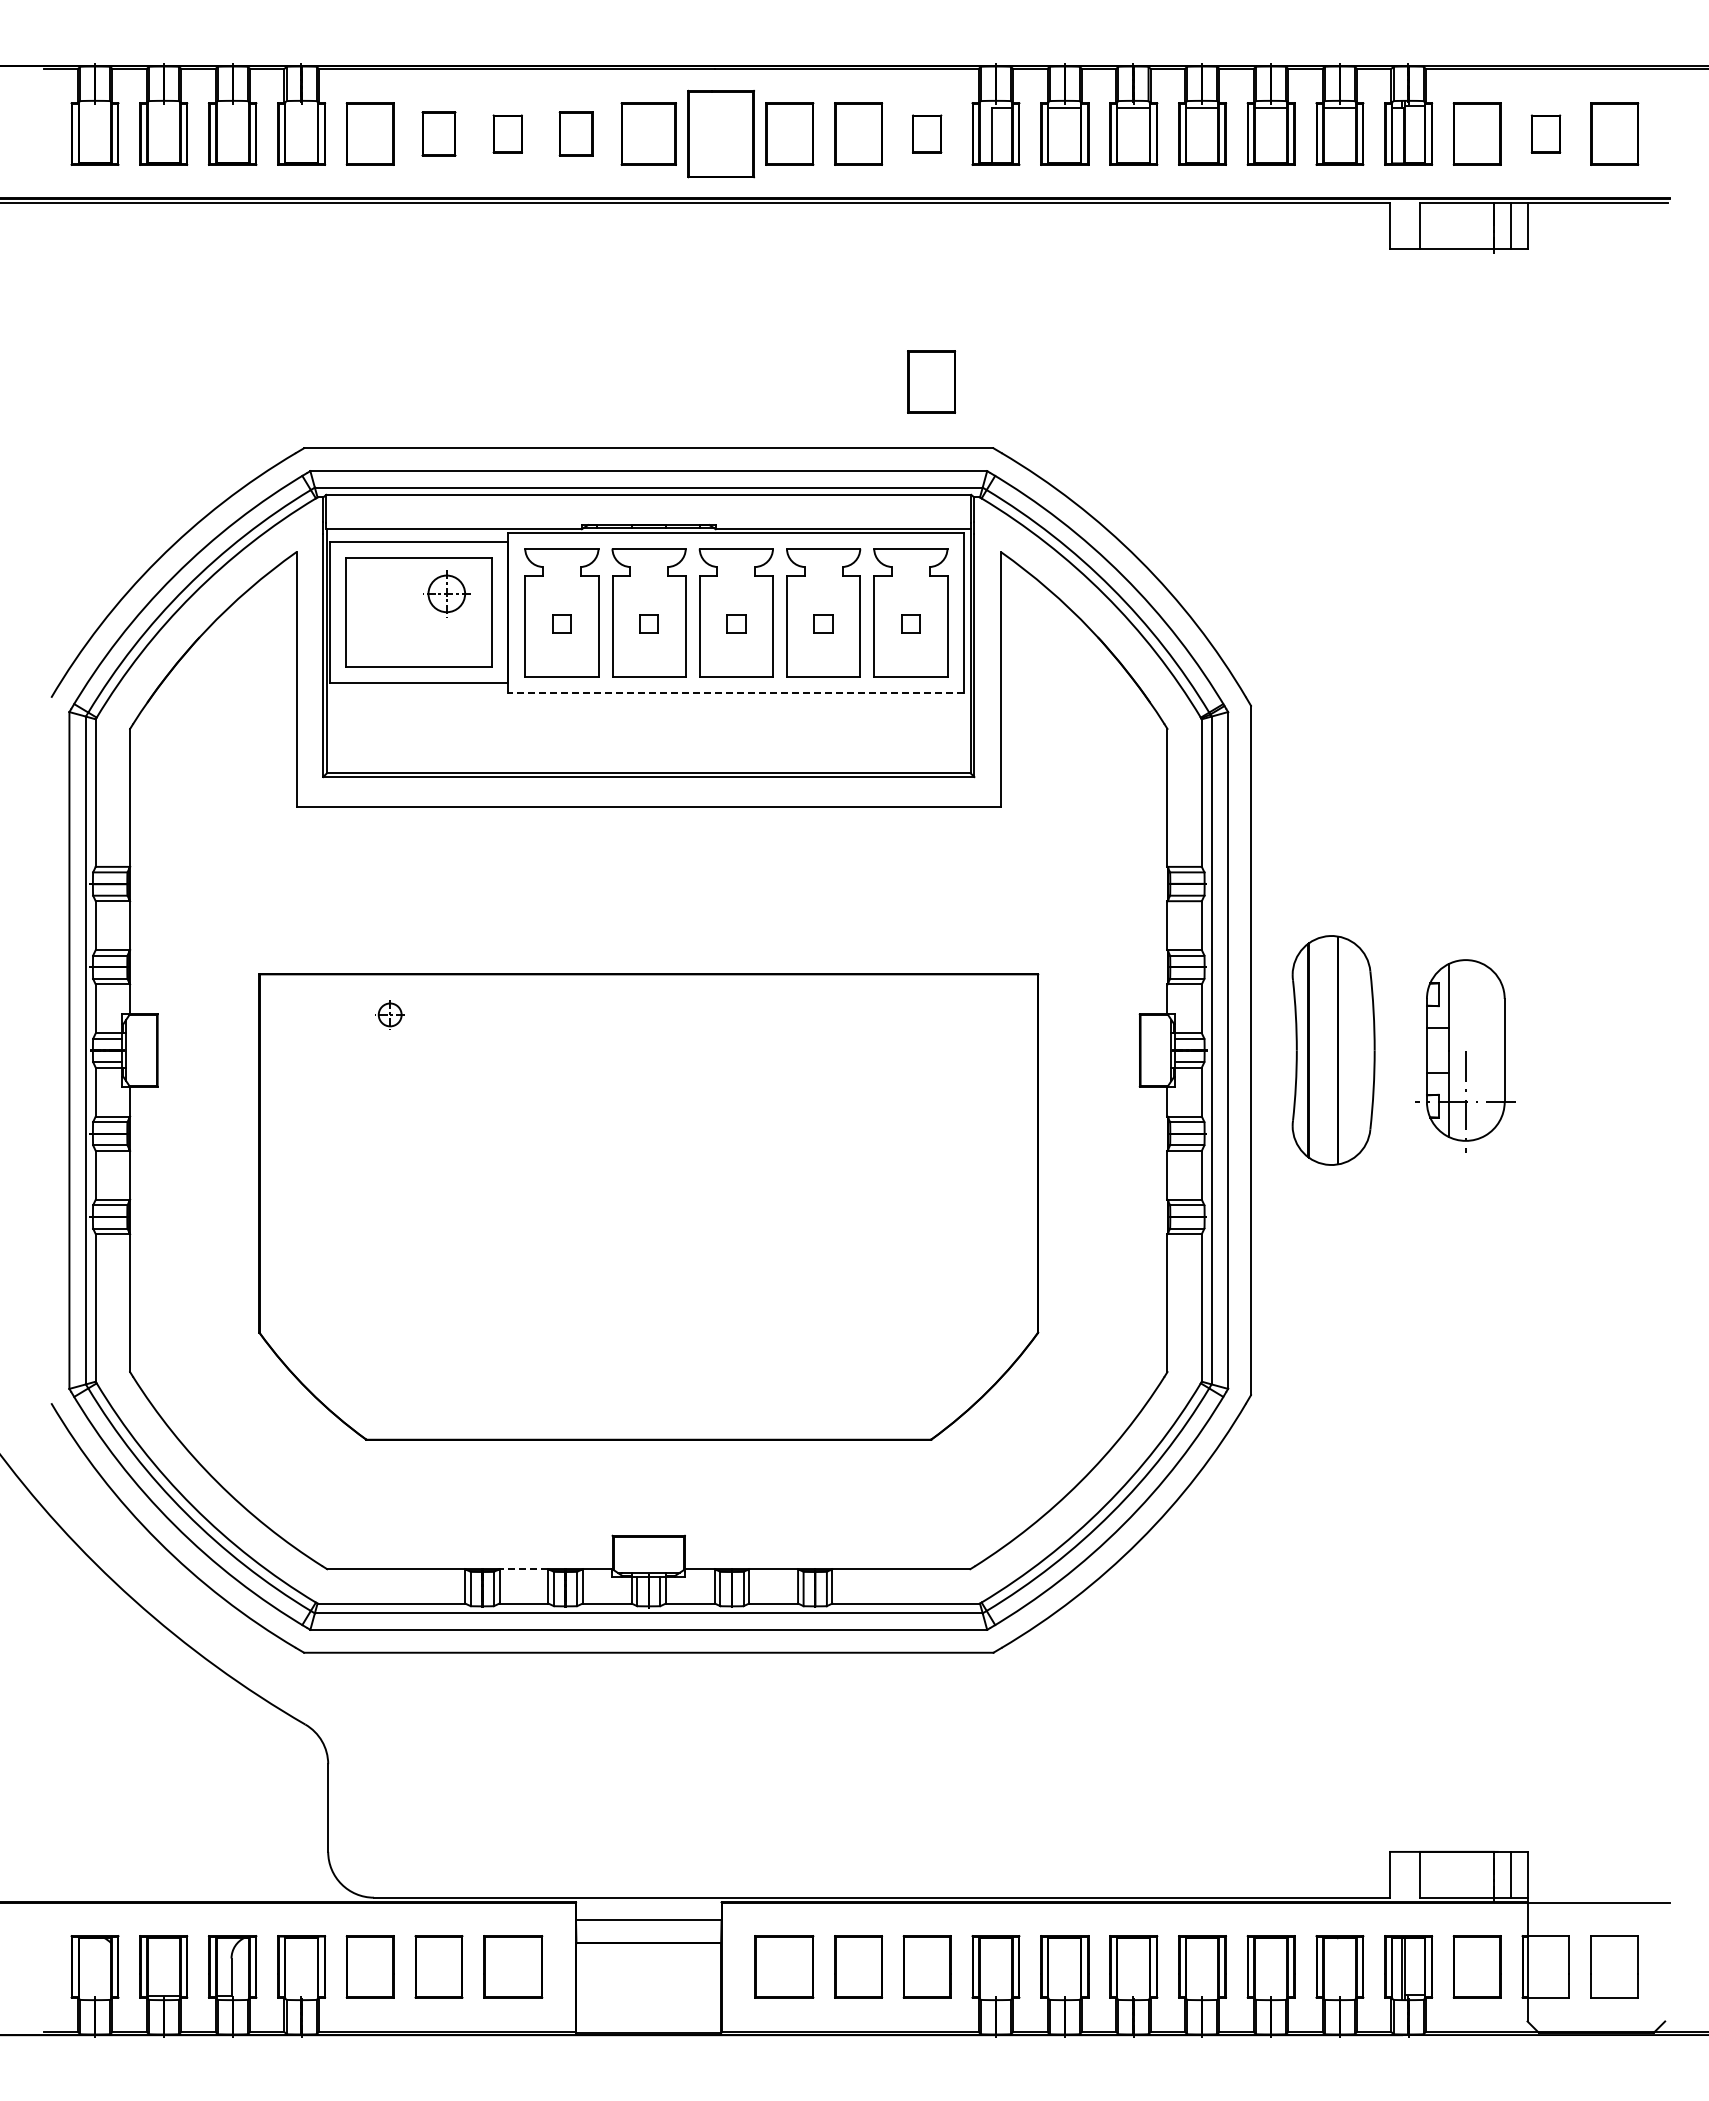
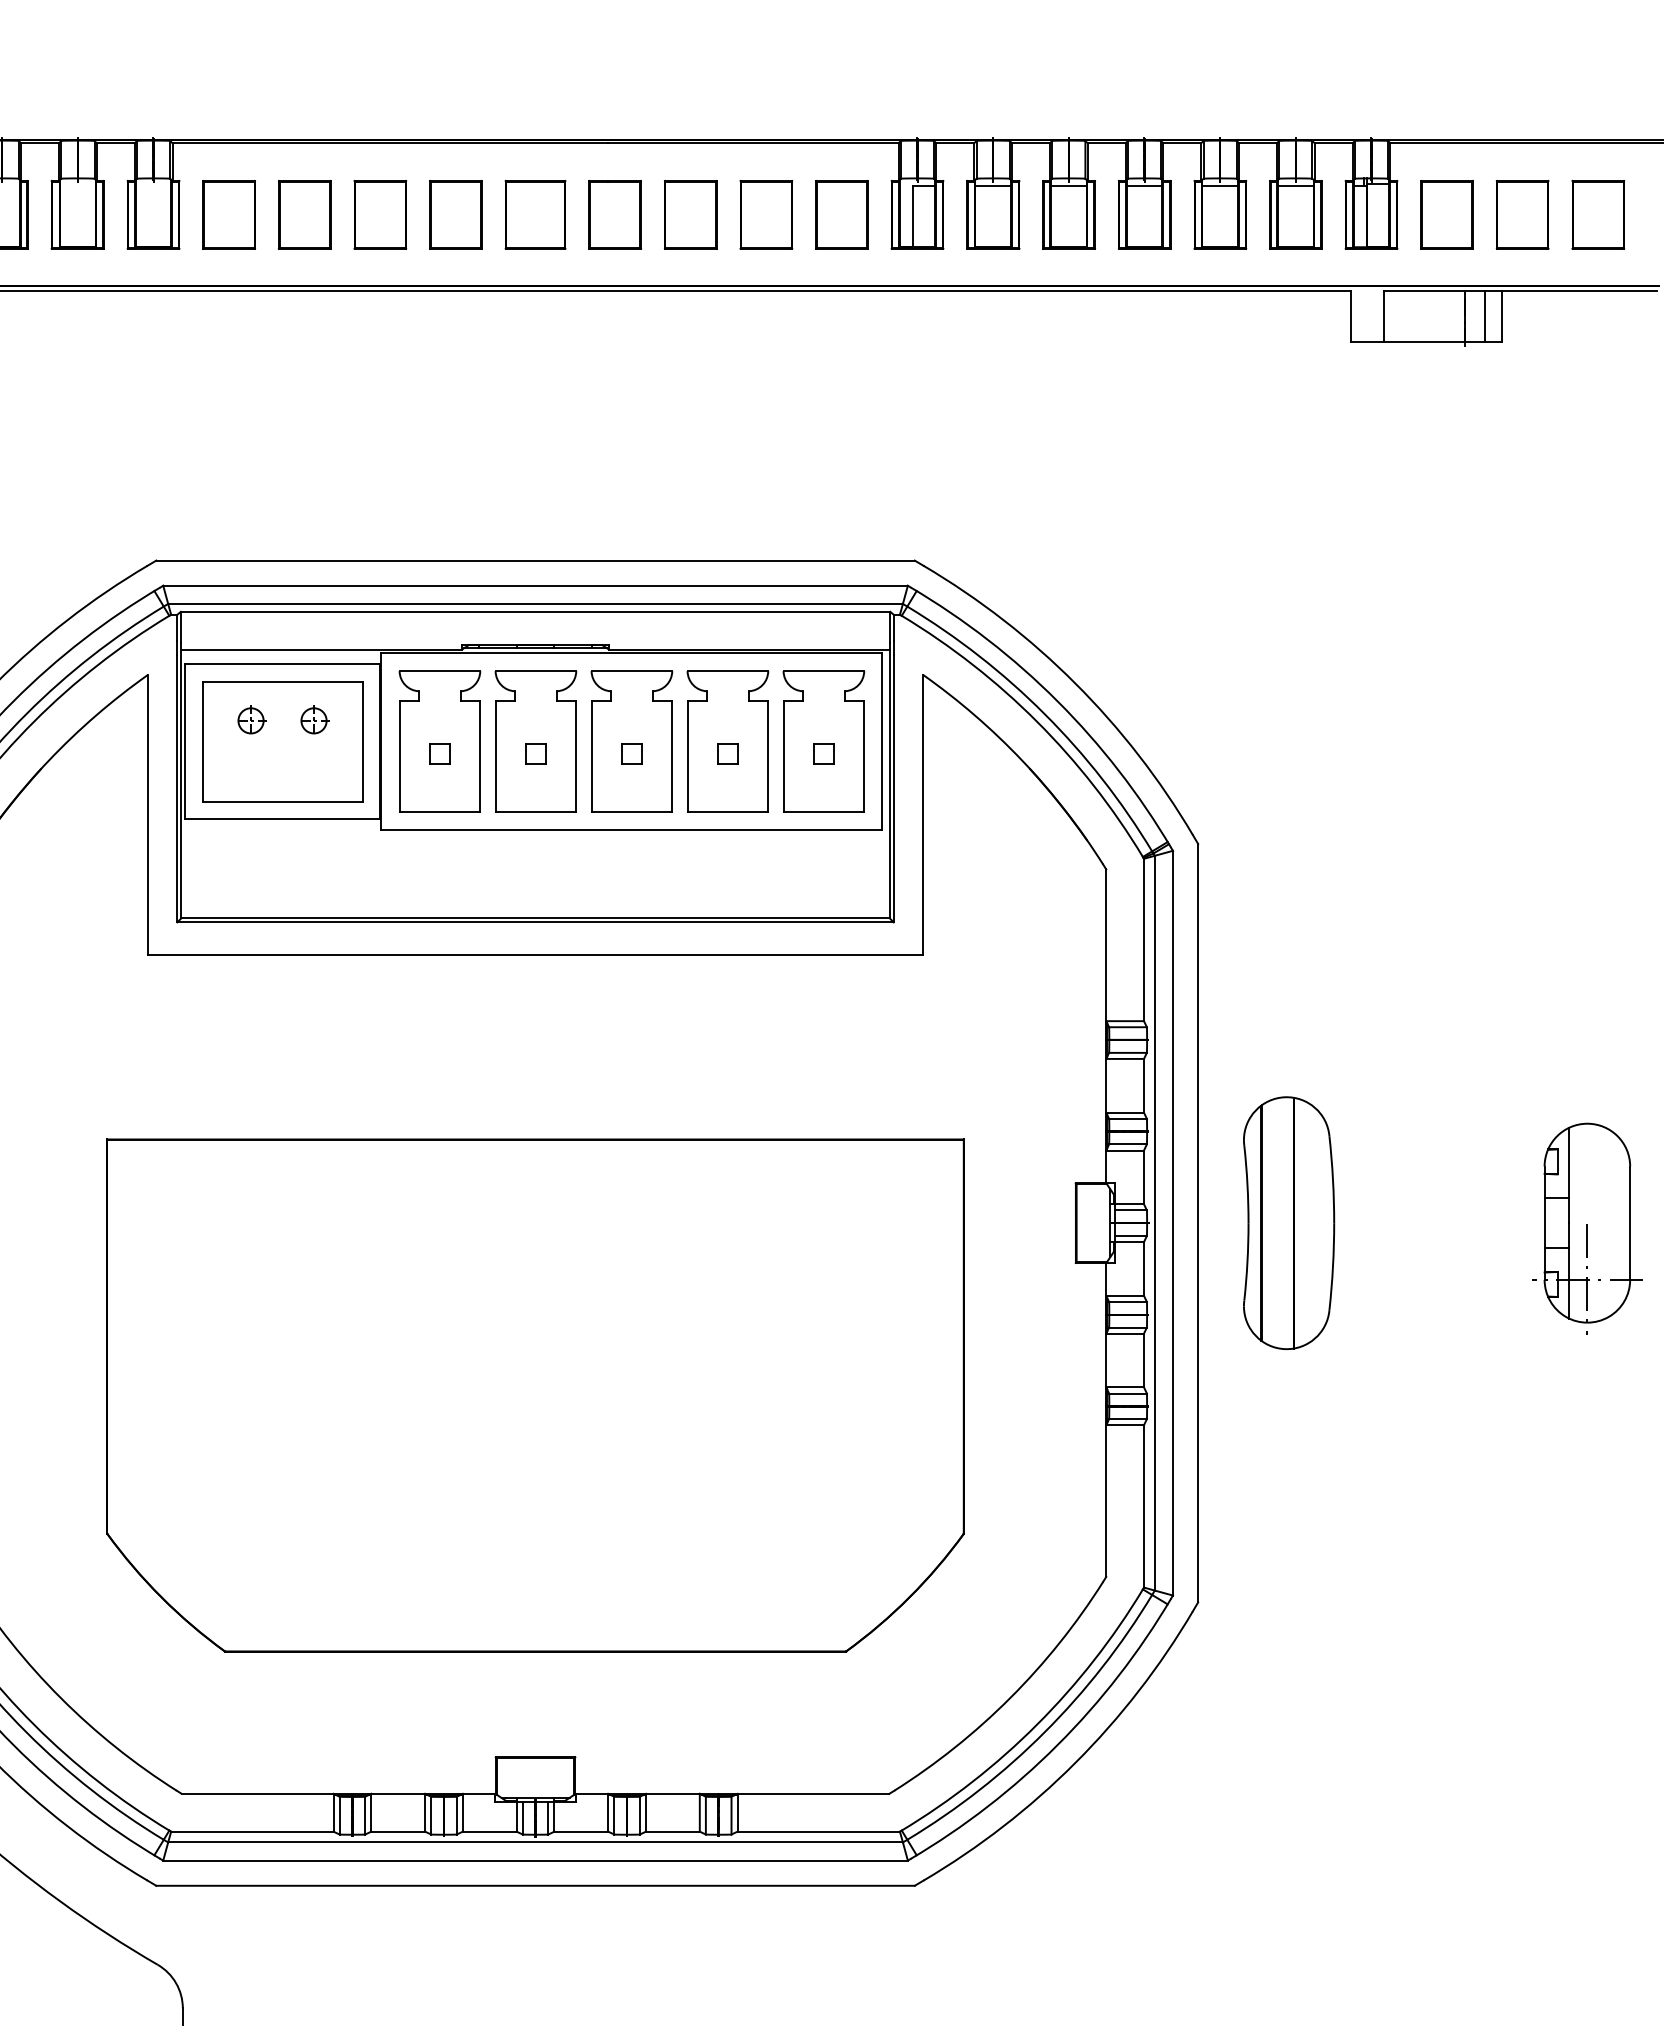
part: (438, 133) -> (304, 214), size x1.43
part: (507, 133) -> (380, 214), size x1.67
part: (575, 133) -> (454, 214), size x1.43
part: (720, 133) -> (614, 214), size x0.71
part: (926, 133) -> (841, 214), size x1.67
part: (1545, 133) -> (1522, 214), size x1.67
part: (931, 381) -> (846, 487), removed
part: (448, 593) -> (315, 720), size x0.62
line: (735, 692) -> (630, 829), dashed -> solid
part: (389, 1014) -> (250, 720), moved
part: (1465, 1055) -> (1587, 1228), moved
line: (523, 1569) -> (397, 1794), dashed -> solid

